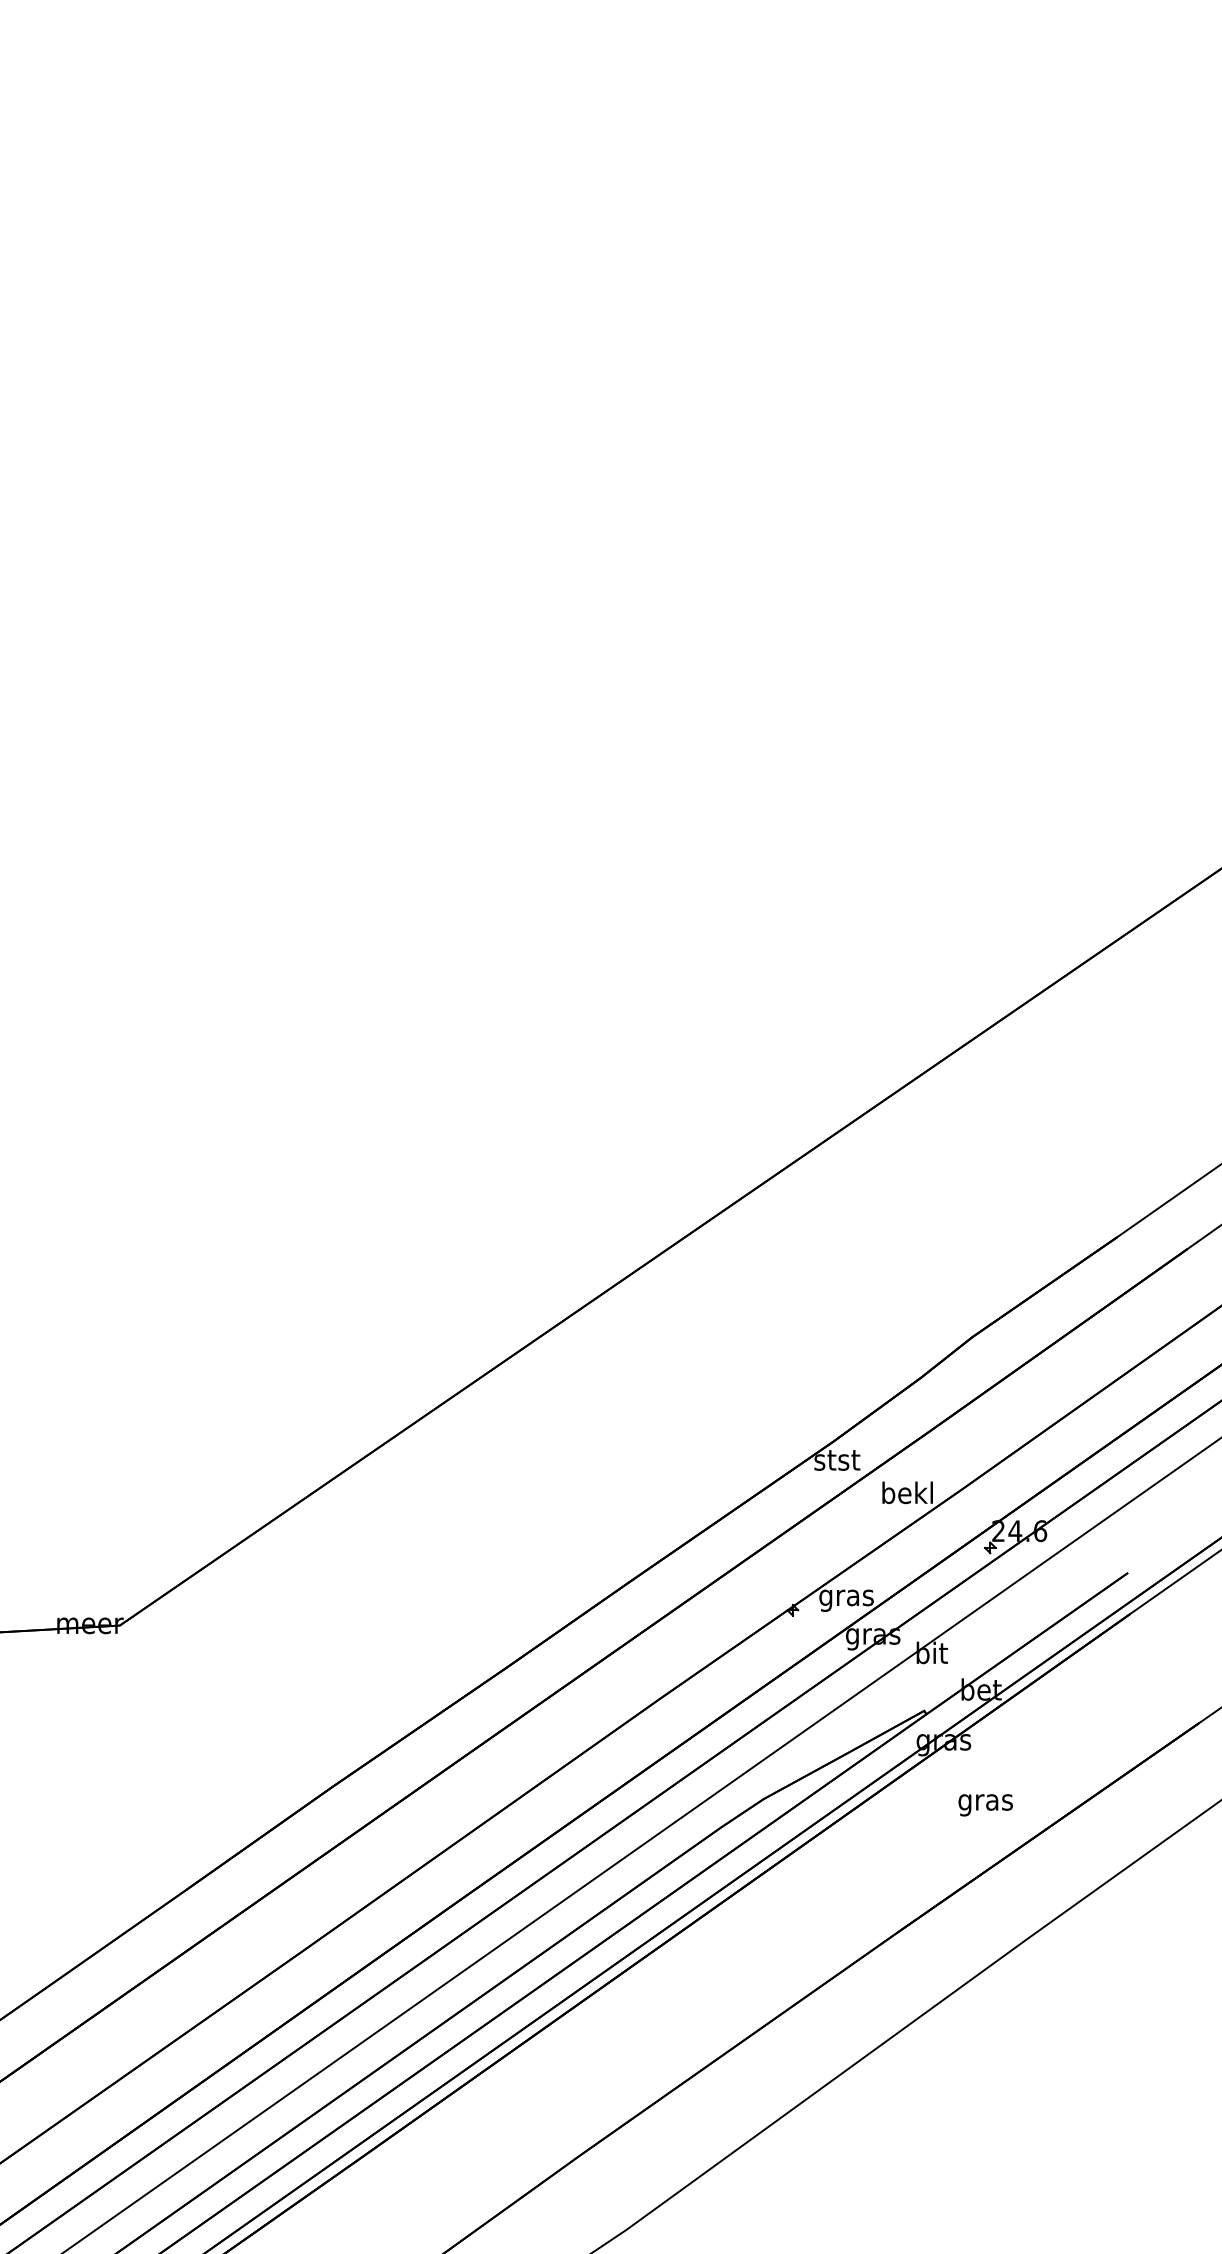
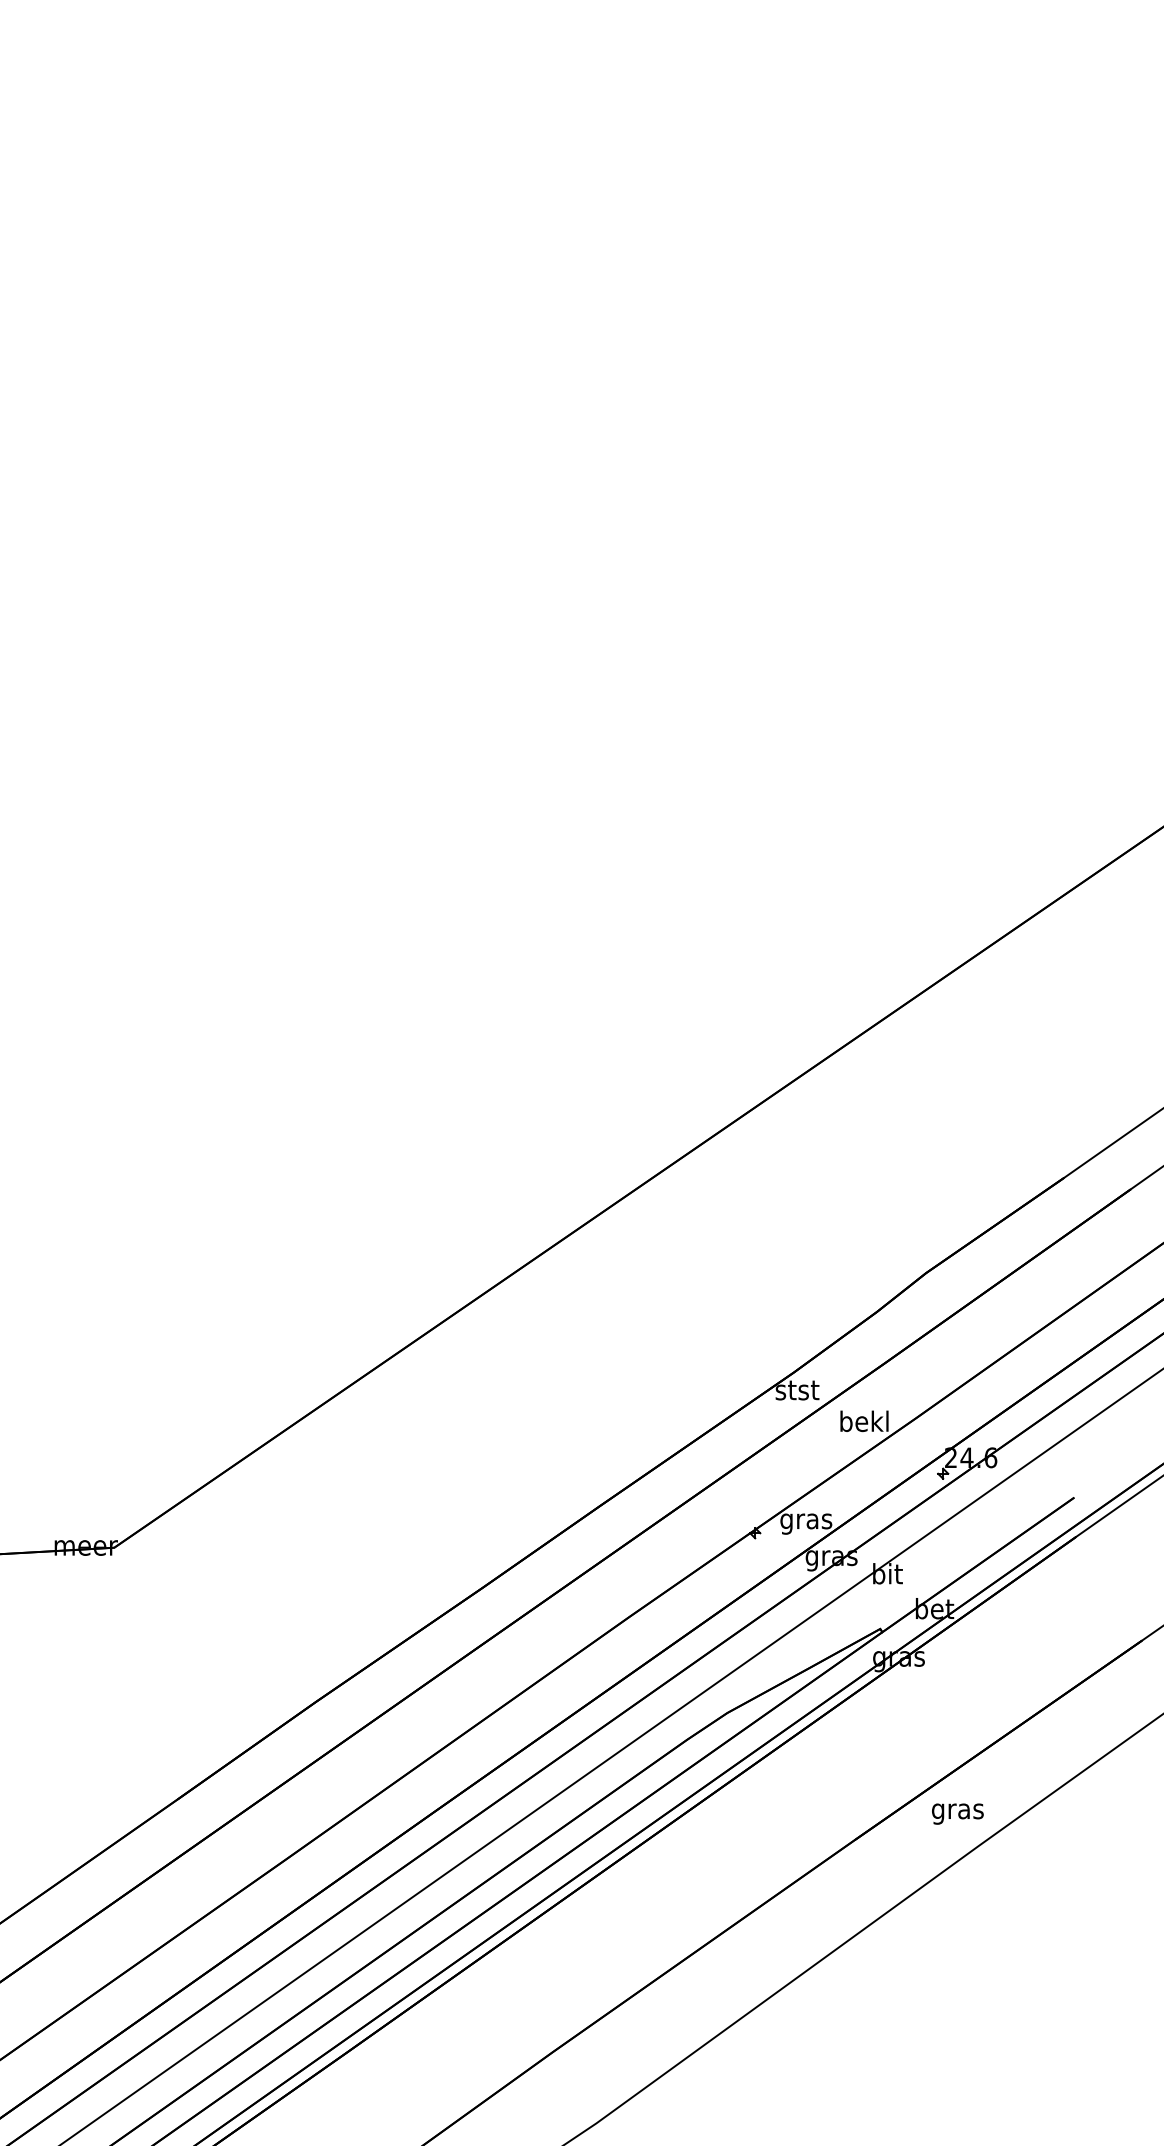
text: (985, 1805) -> (957, 1814), moved

